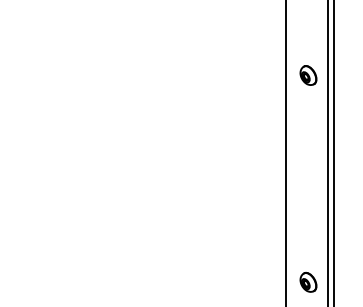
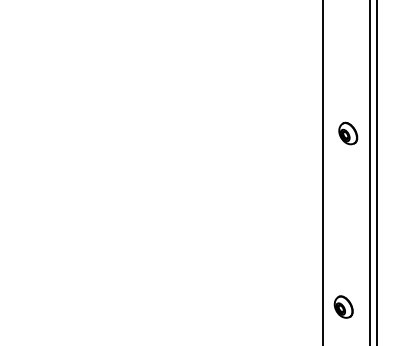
part: (308, 75) -> (348, 133), moved
part: (308, 281) -> (343, 306), moved

